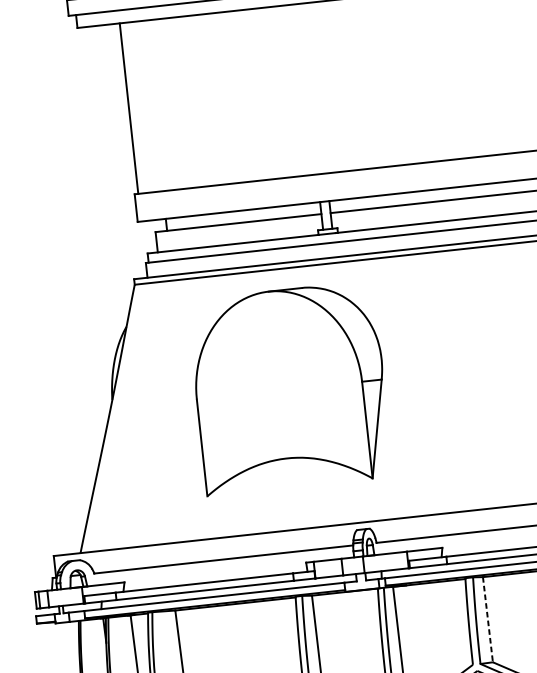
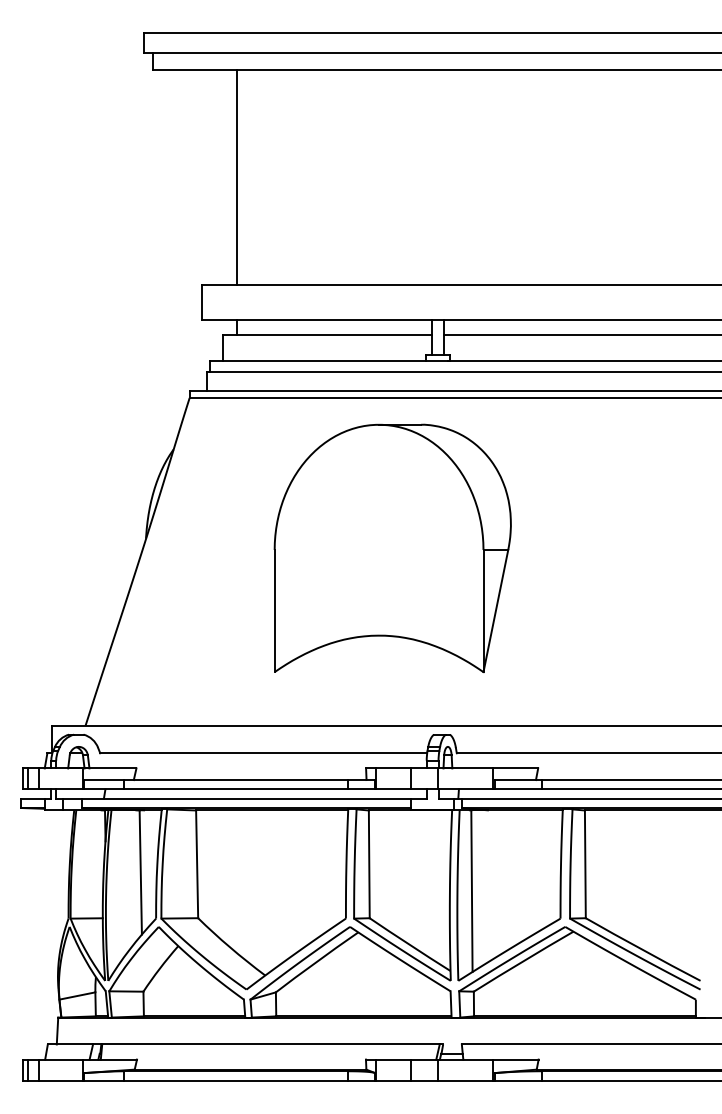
line: (129, 108) -> (237, 177), moved
part: (289, 387) -> (392, 547), moved
line: (488, 619) -> (585, 864), dashed -> solid

